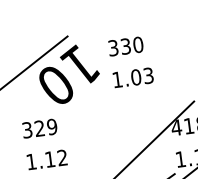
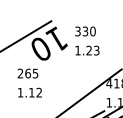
text: (136, 77) -> (89, 50), 1.03 -> 1.23
text: (38, 128) -> (27, 73), 329 -> 265

